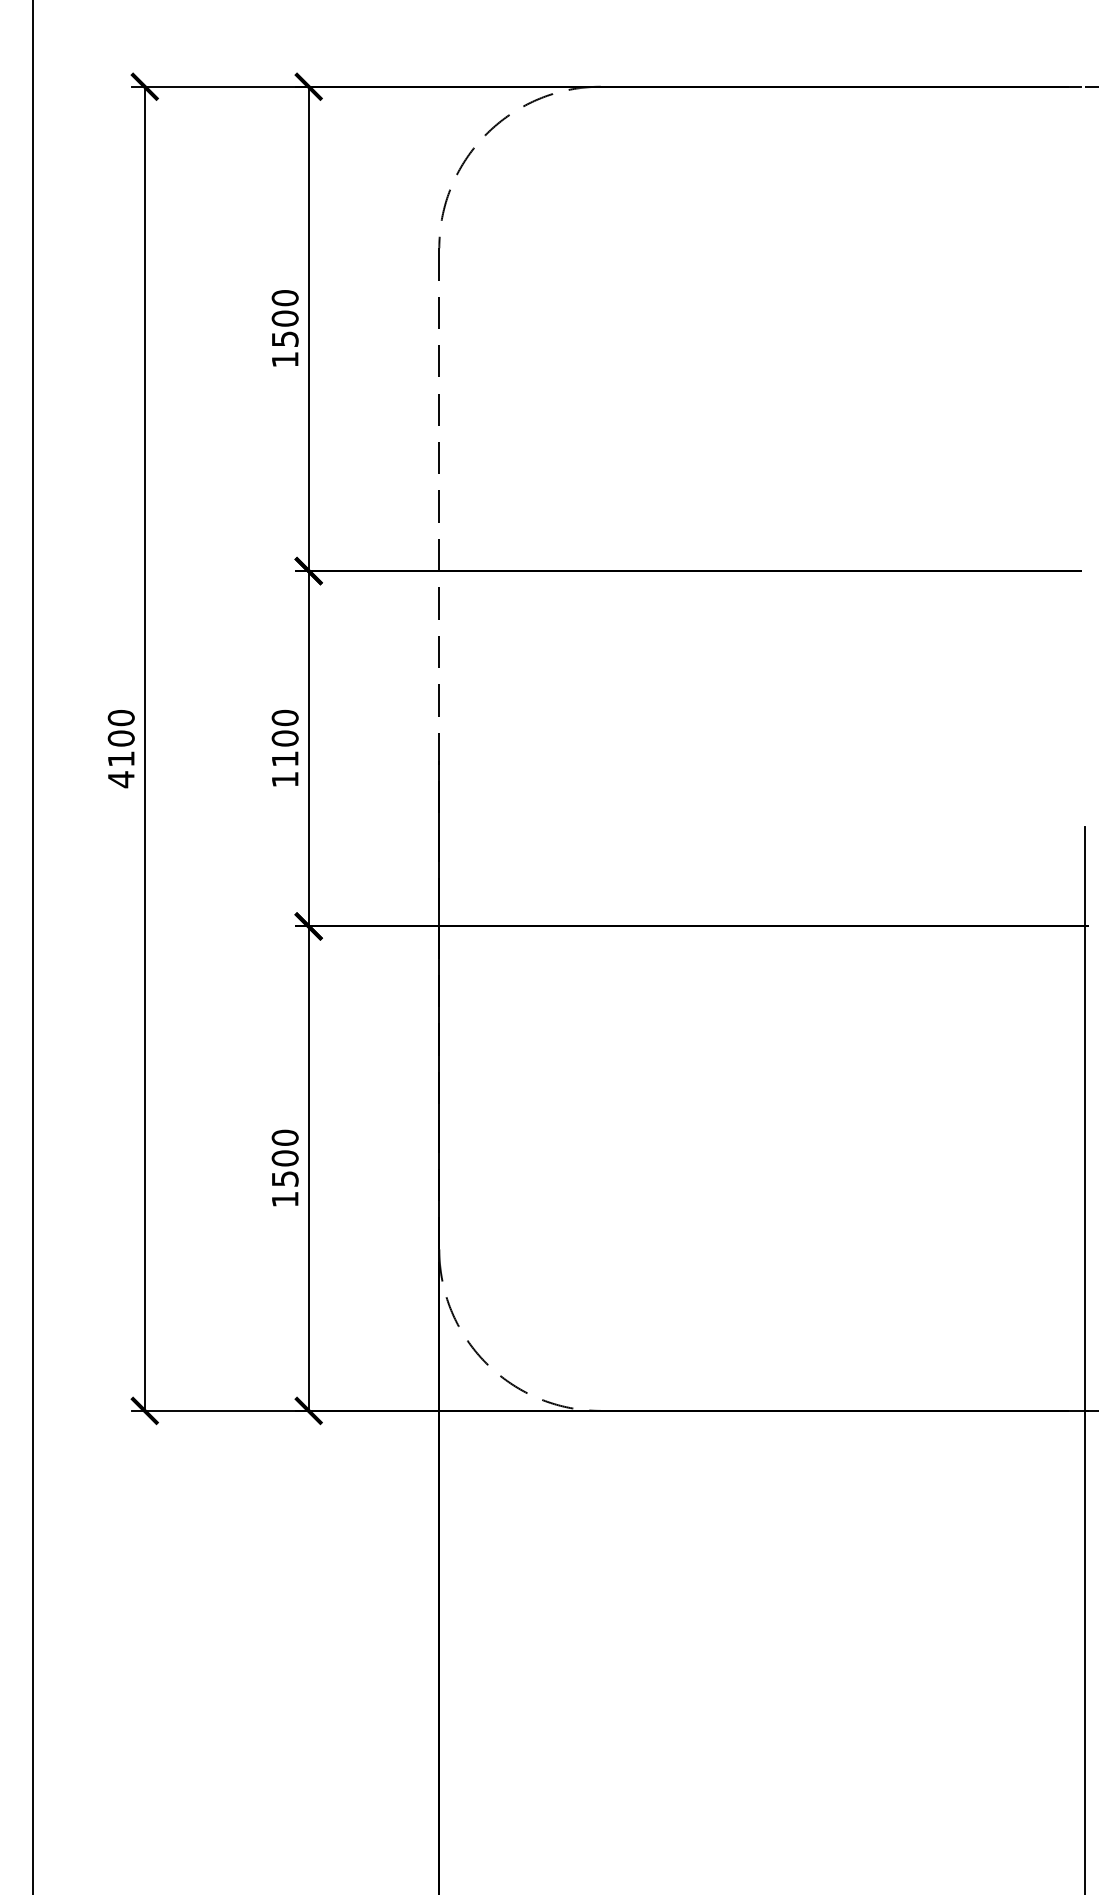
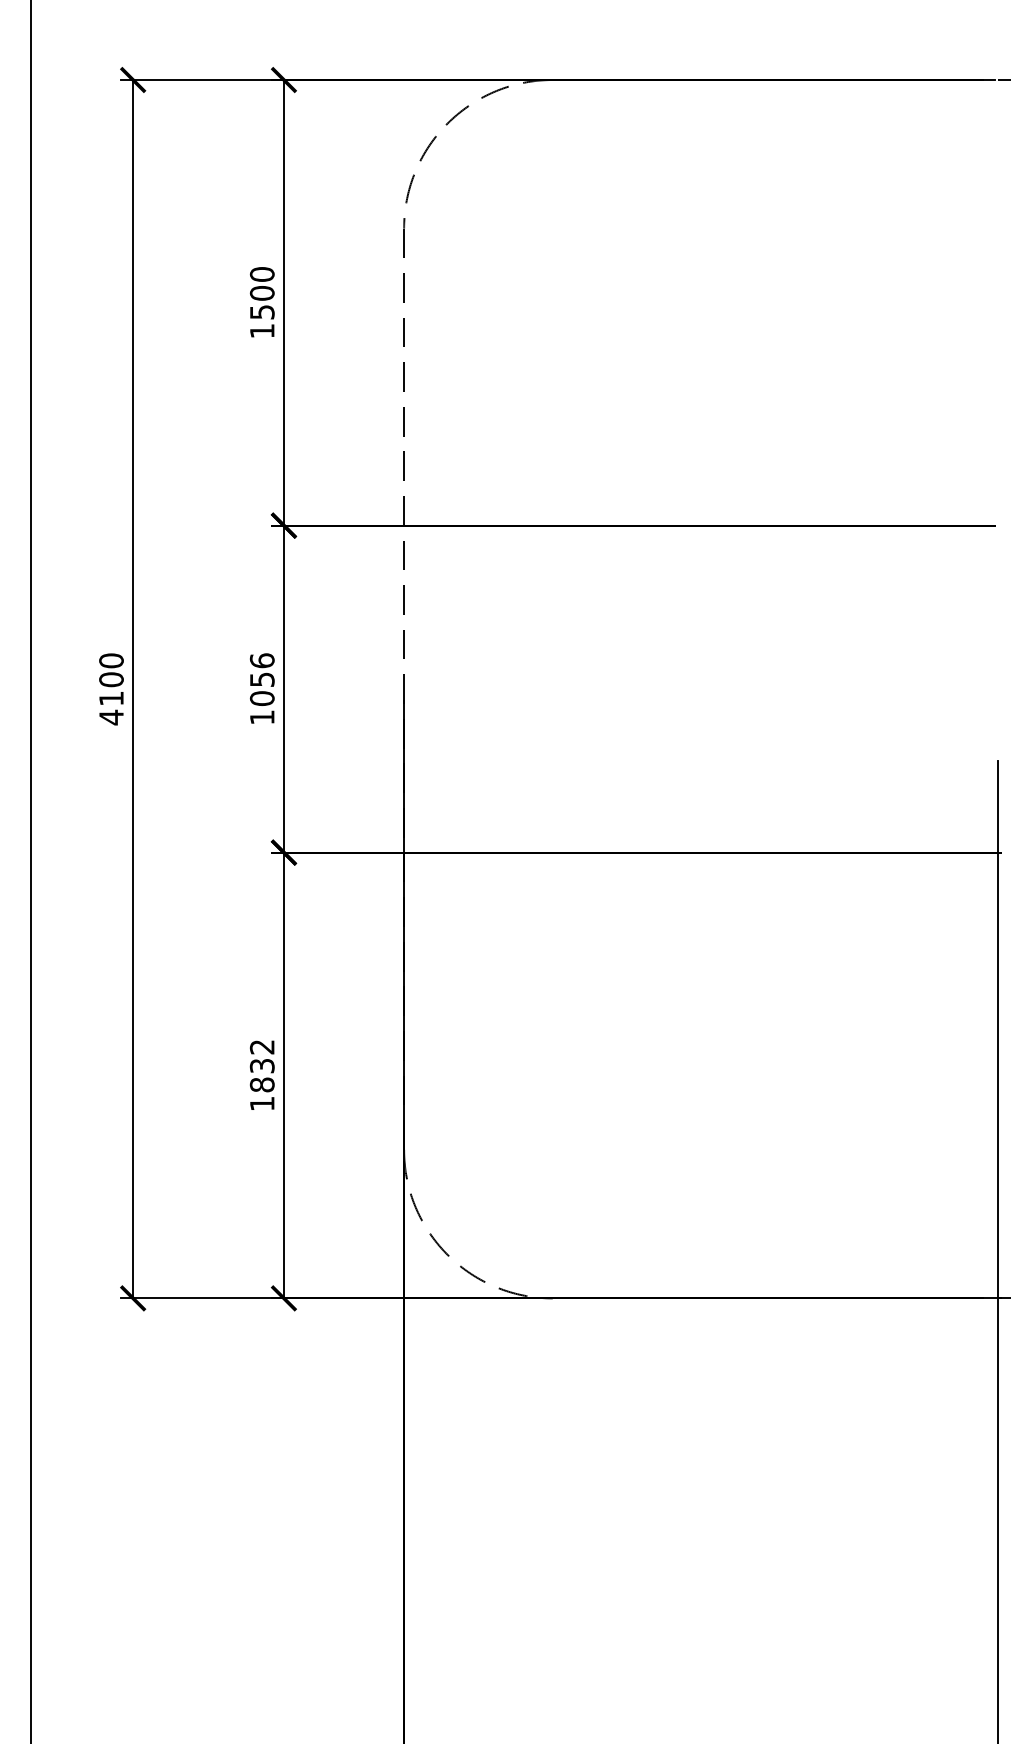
text: (284, 738) -> (261, 679), 1100 -> 1056
text: (284, 1157) -> (261, 1065), 1500 -> 1832

